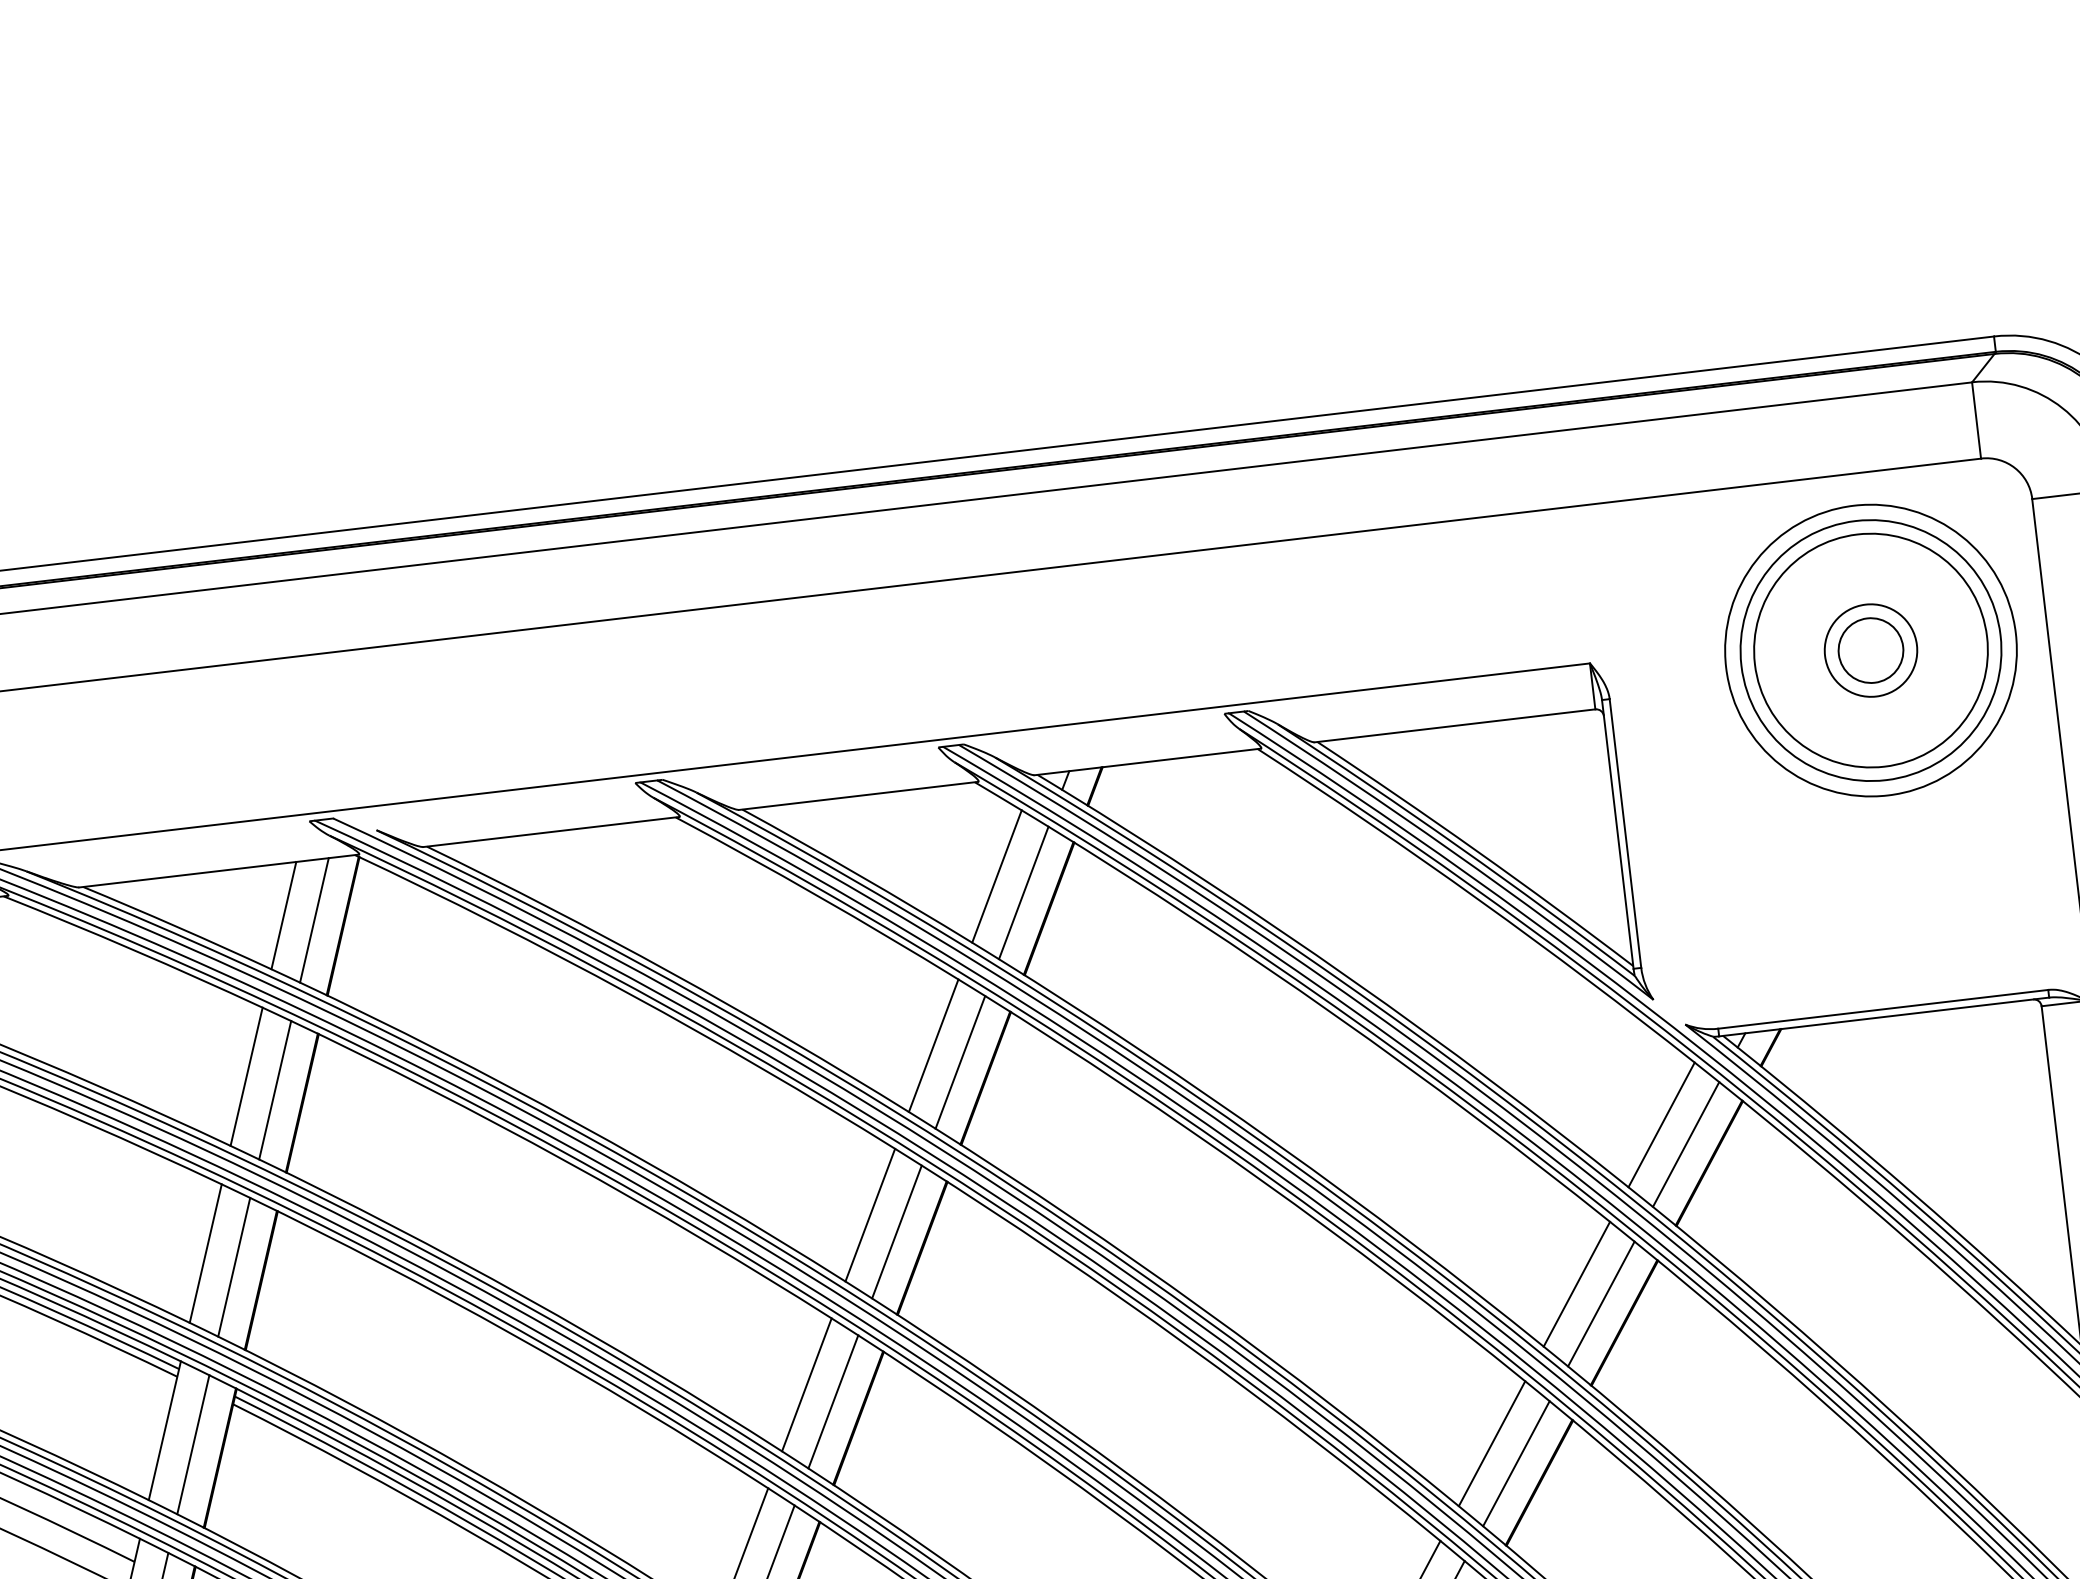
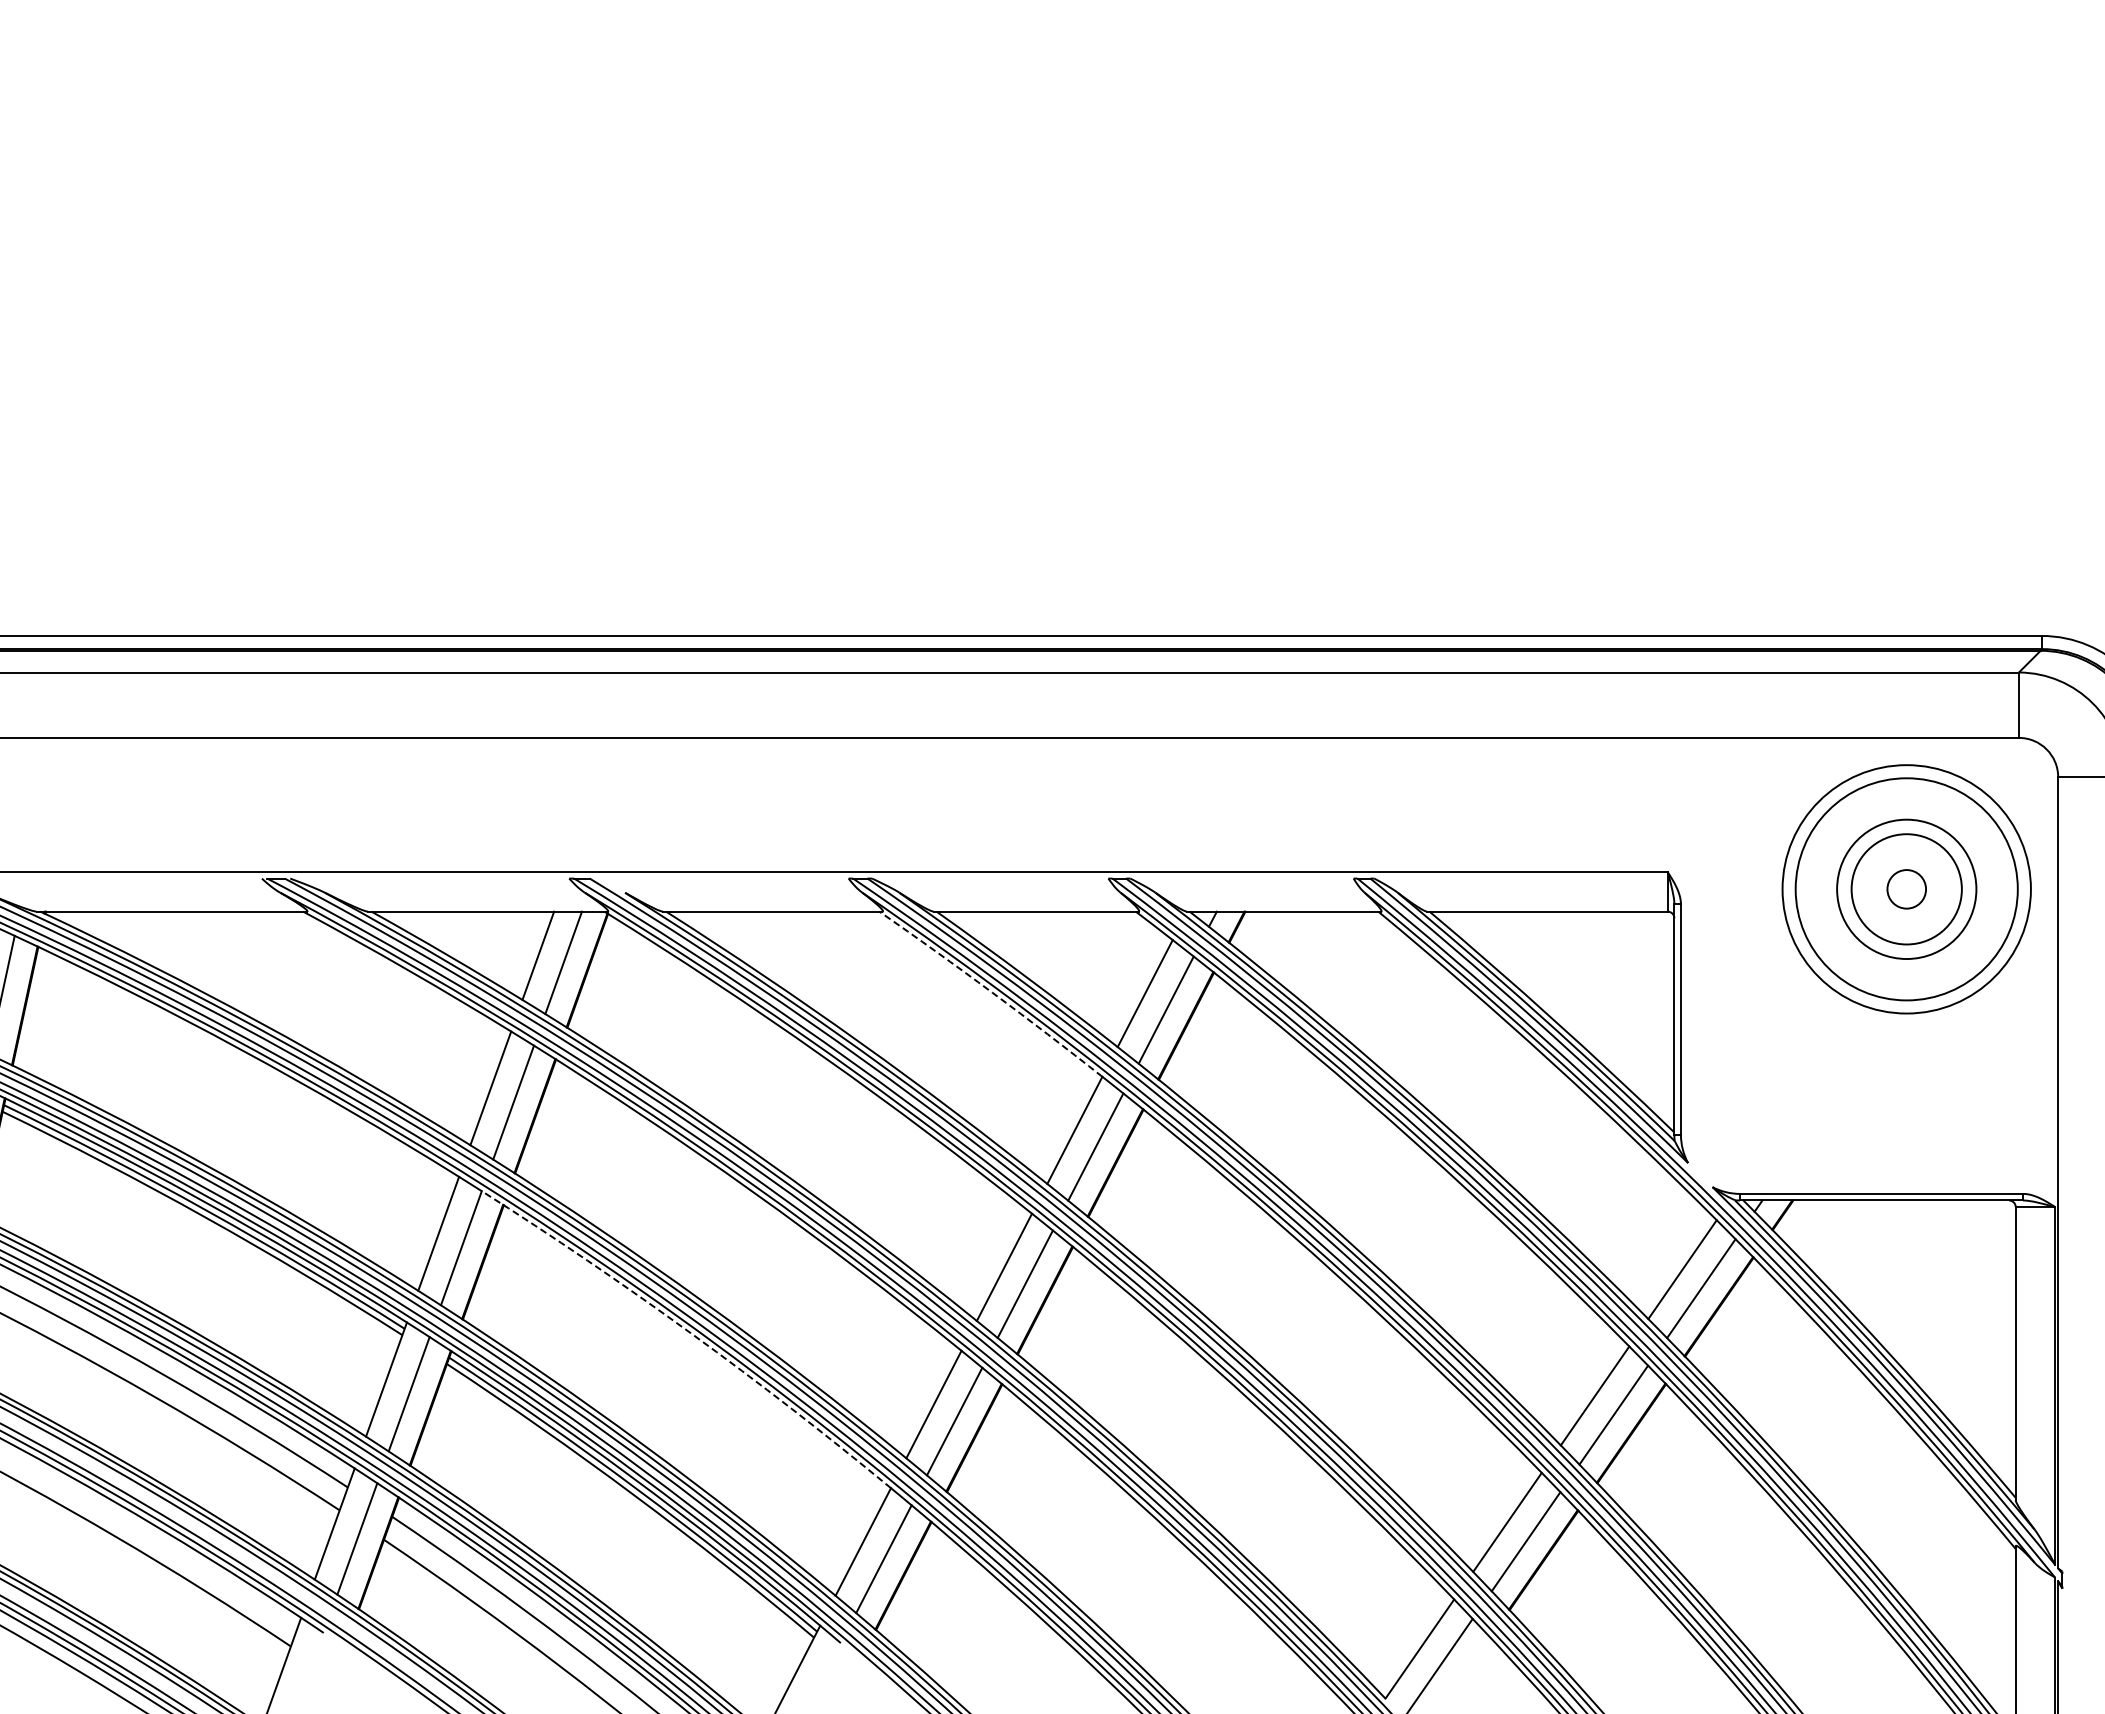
circle: (1870, 649) -> (1906, 888), size x0.7
circle: (1870, 649) -> (1906, 888), size x0.7
circle: (1870, 649) -> (1906, 888), size x1.4
arc: (818, 896) -> (992, 992), solid -> dashed
arc: (514, 1335) -> (691, 1333), solid -> dashed

